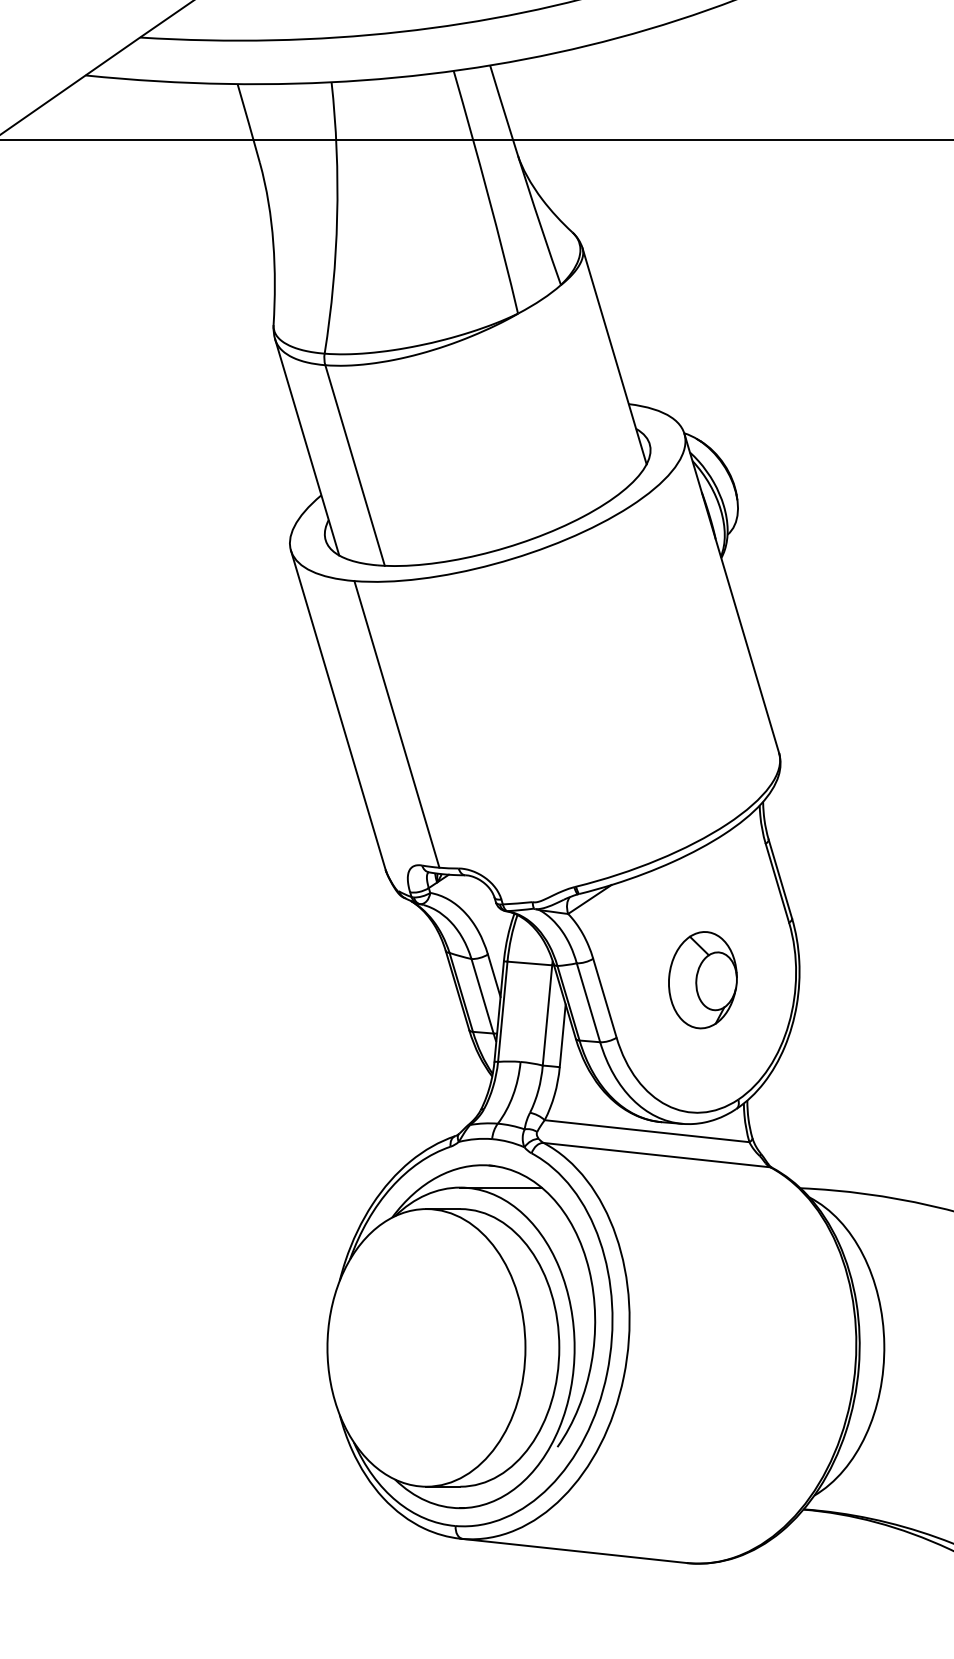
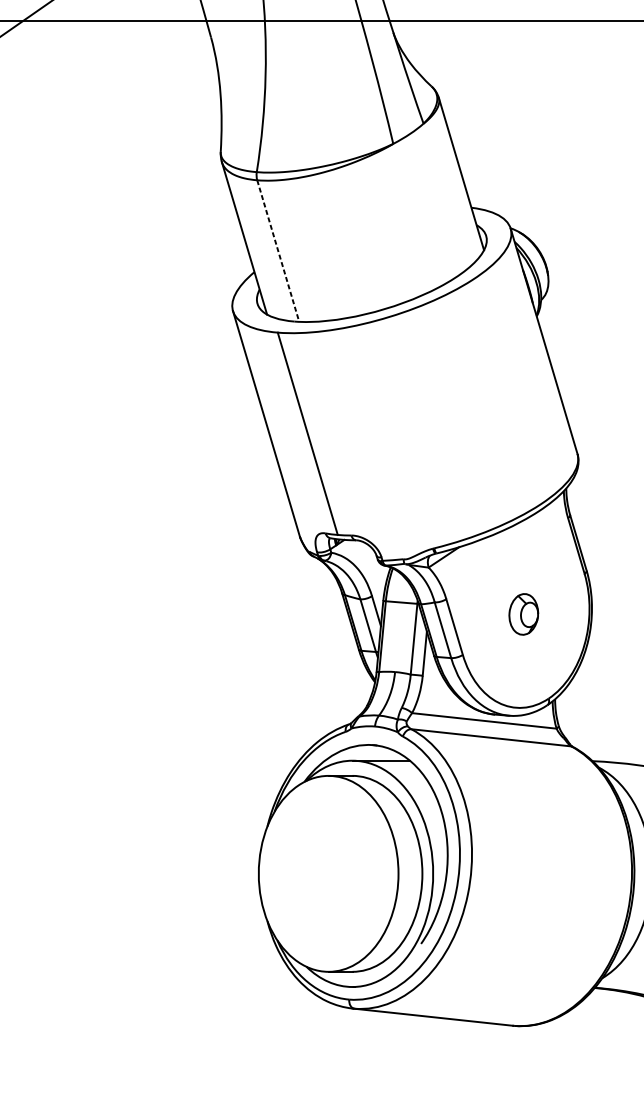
line: (355, 465) -> (278, 251), solid -> dashed
part: (702, 980) -> (523, 614), size x0.6

